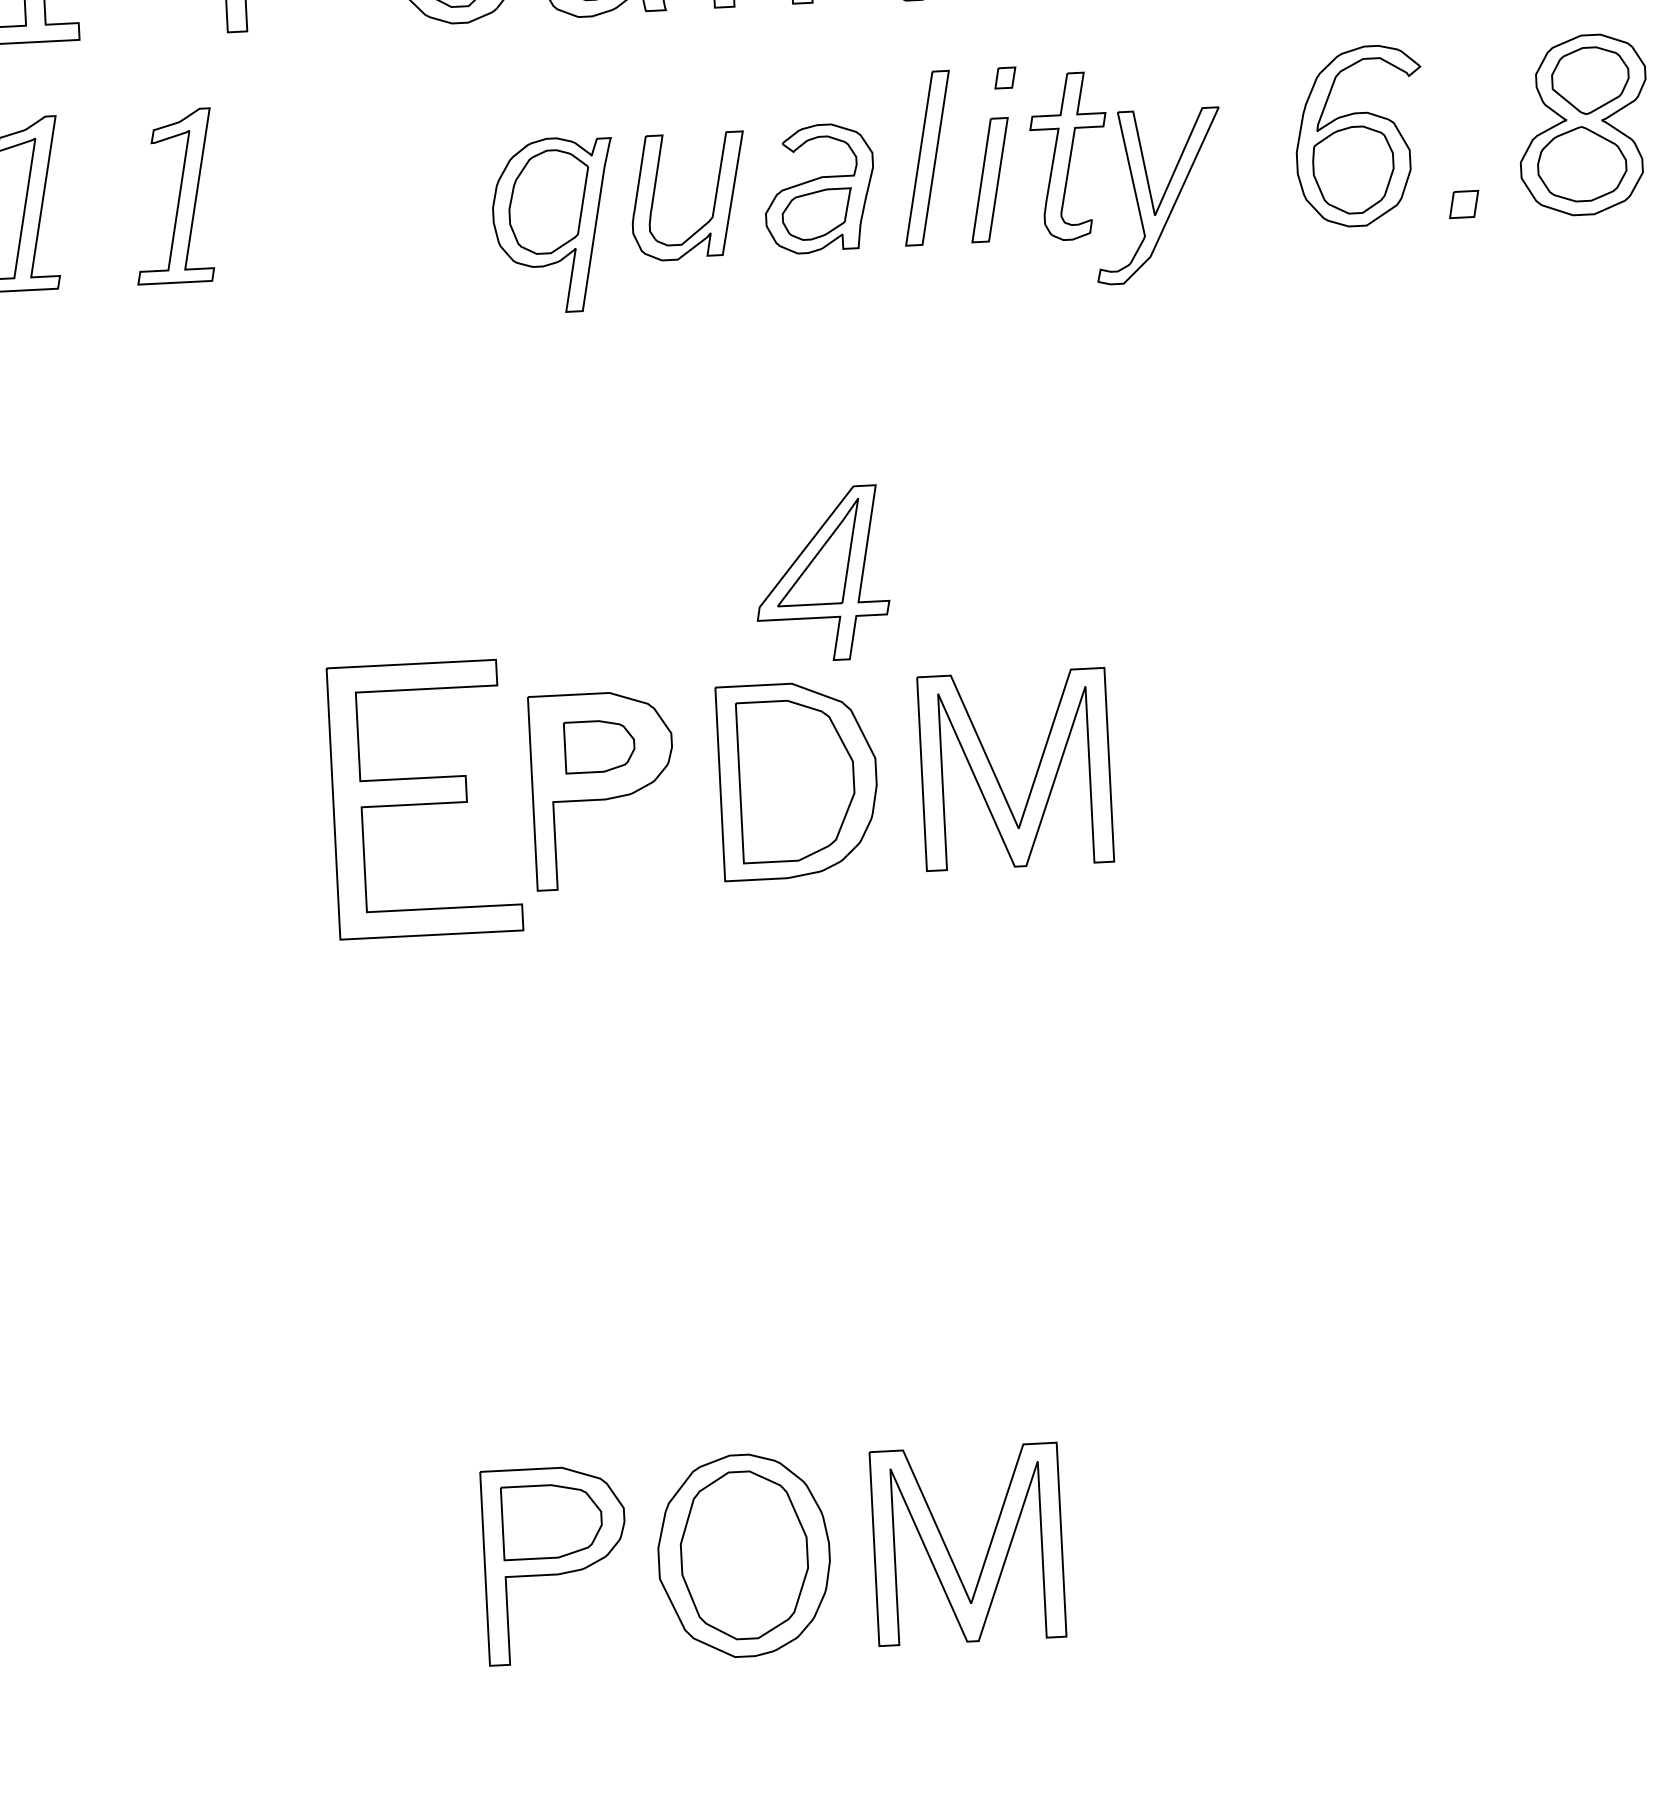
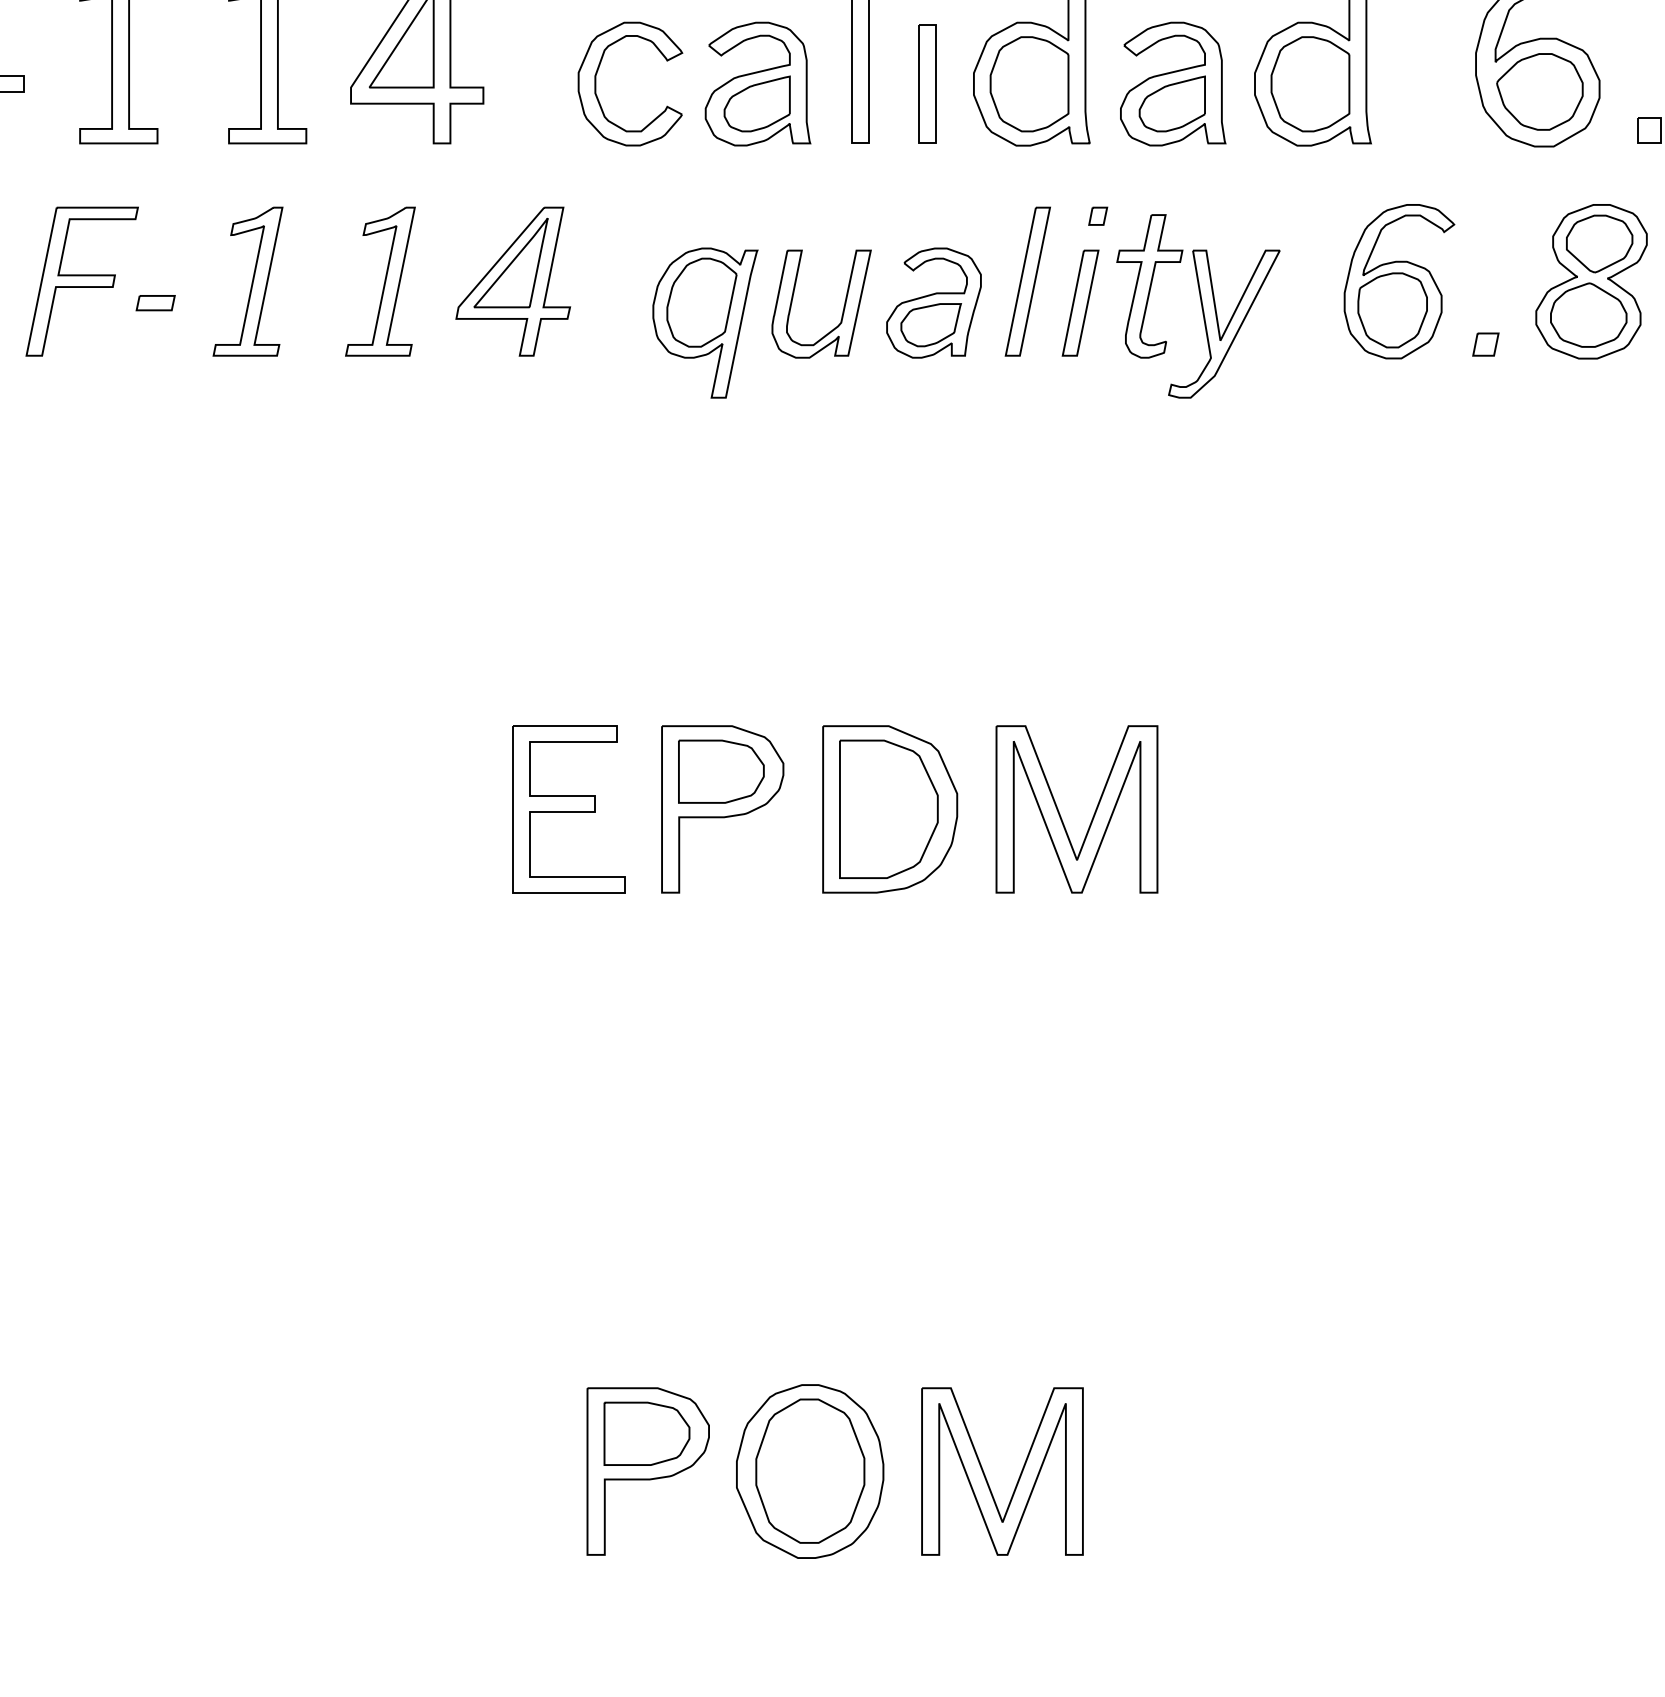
part: (822, 574) -> (513, 281), moved
part: (599, 746) -> (721, 771), size x1.43
part: (423, 799) -> (568, 809), size x0.71

